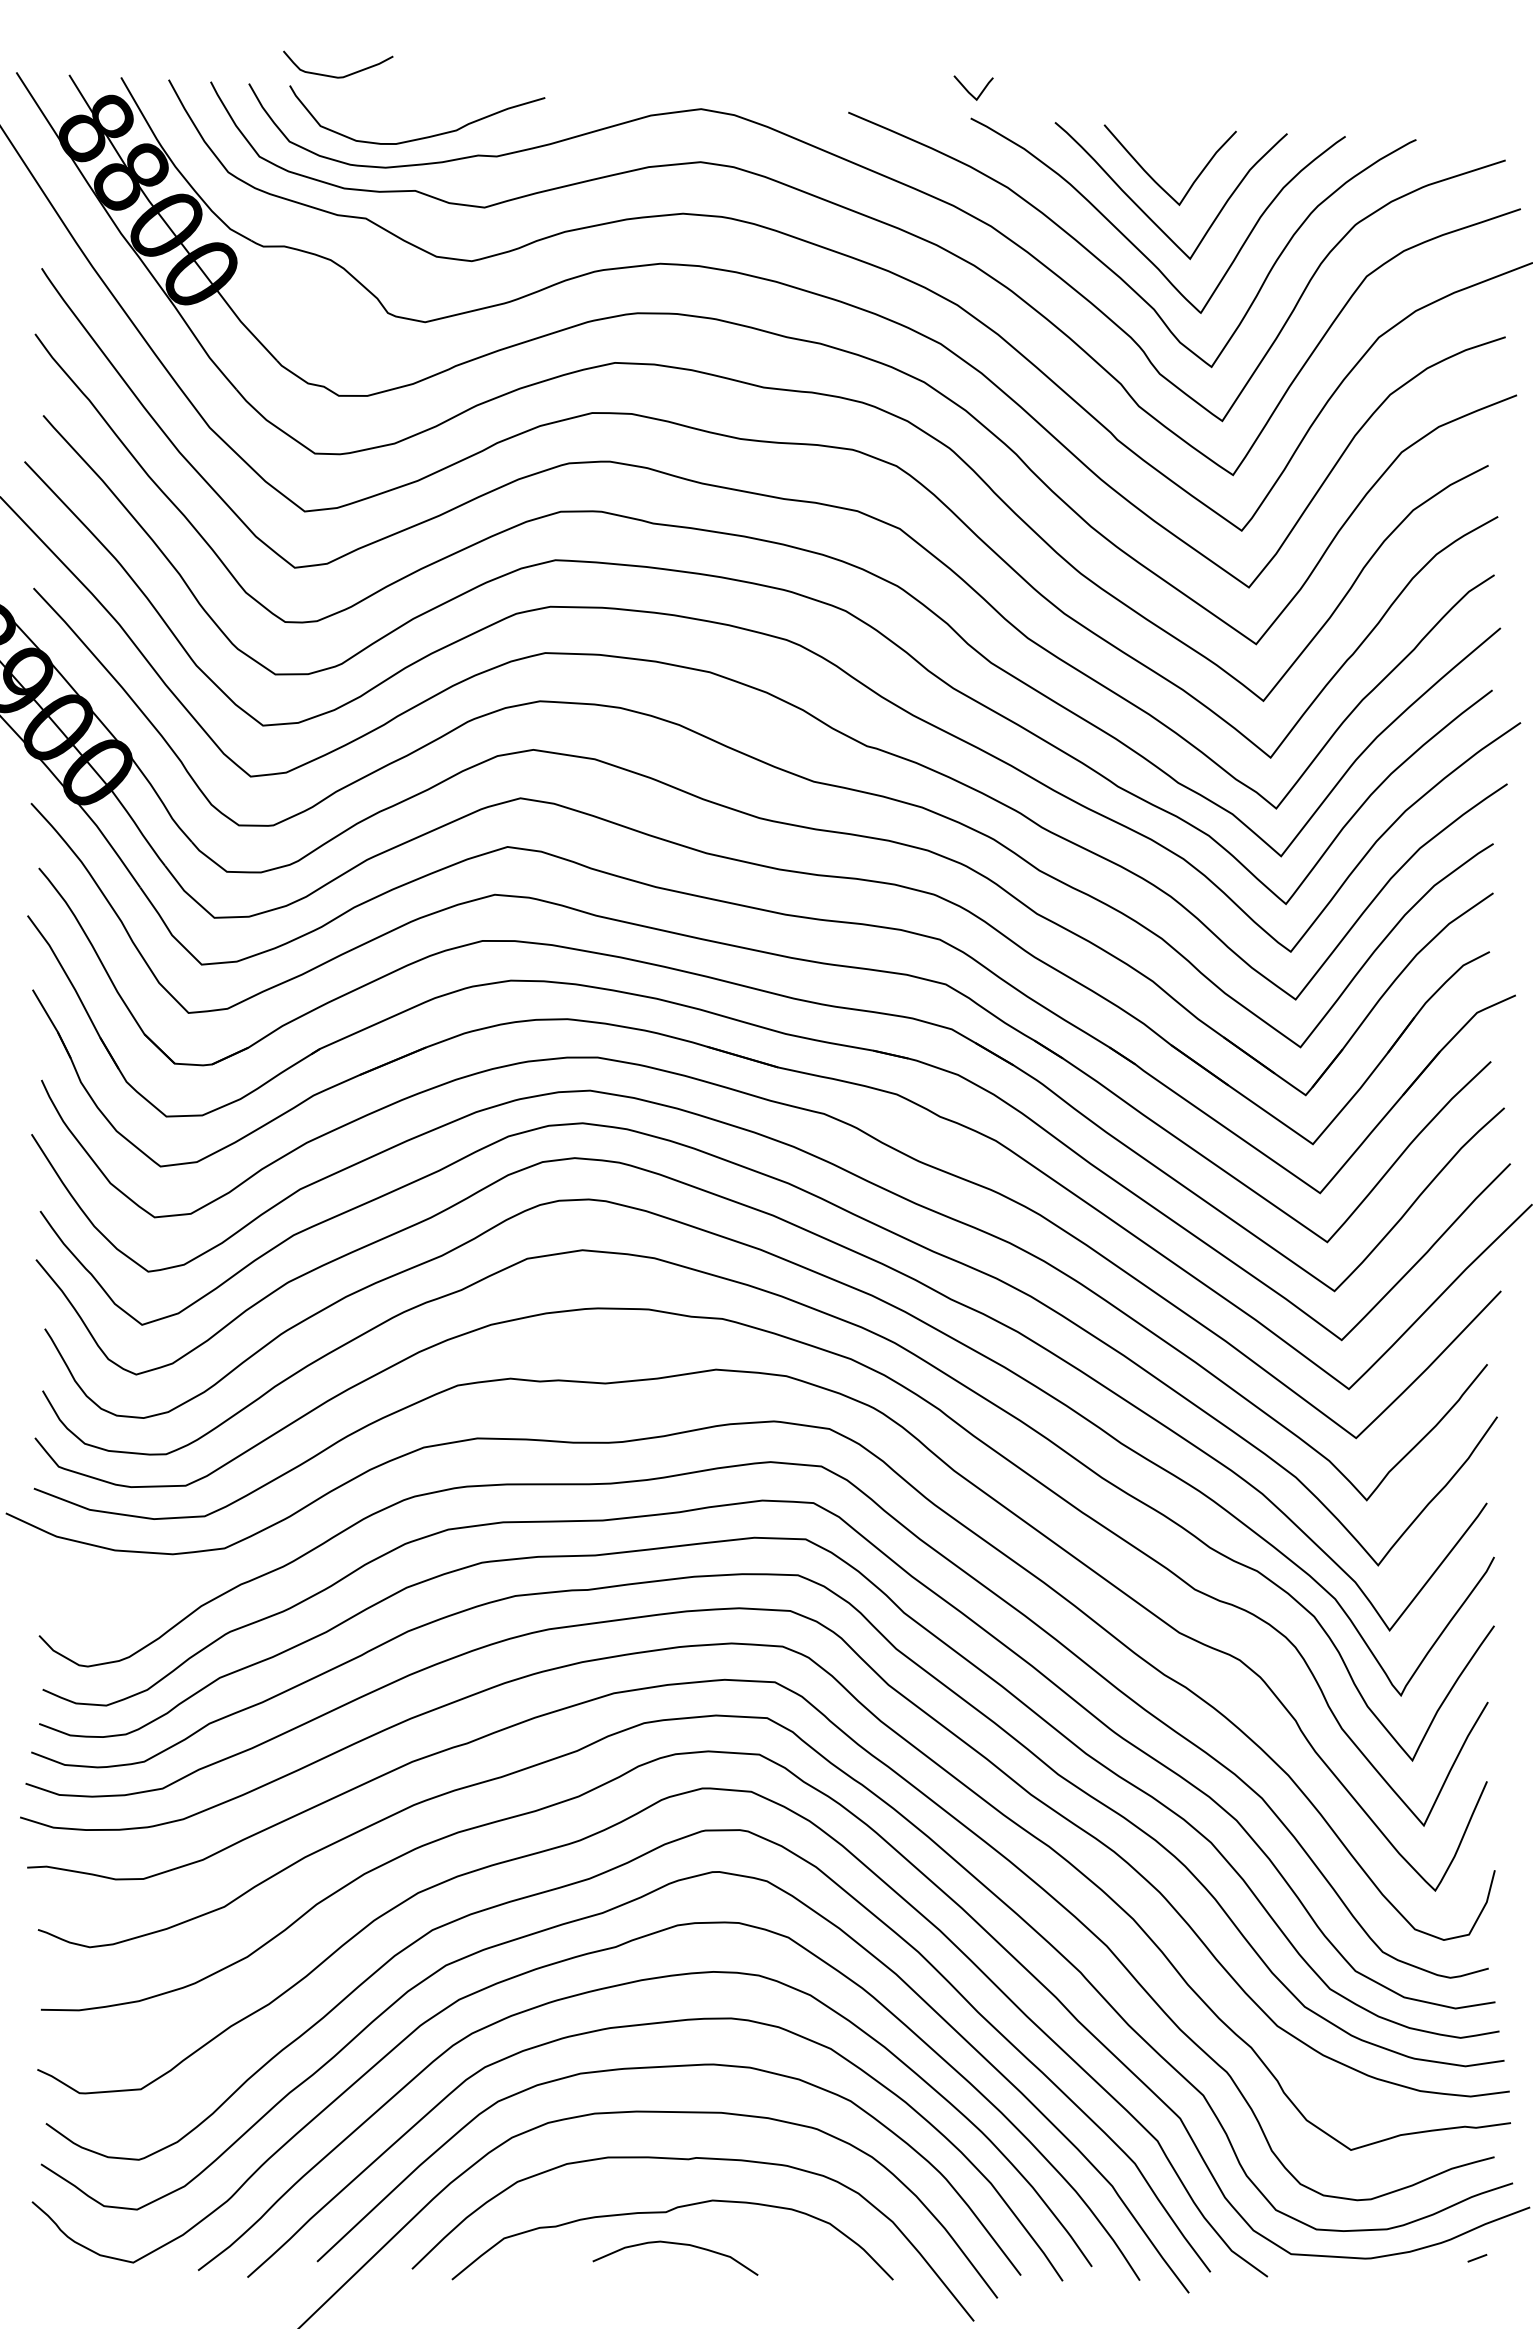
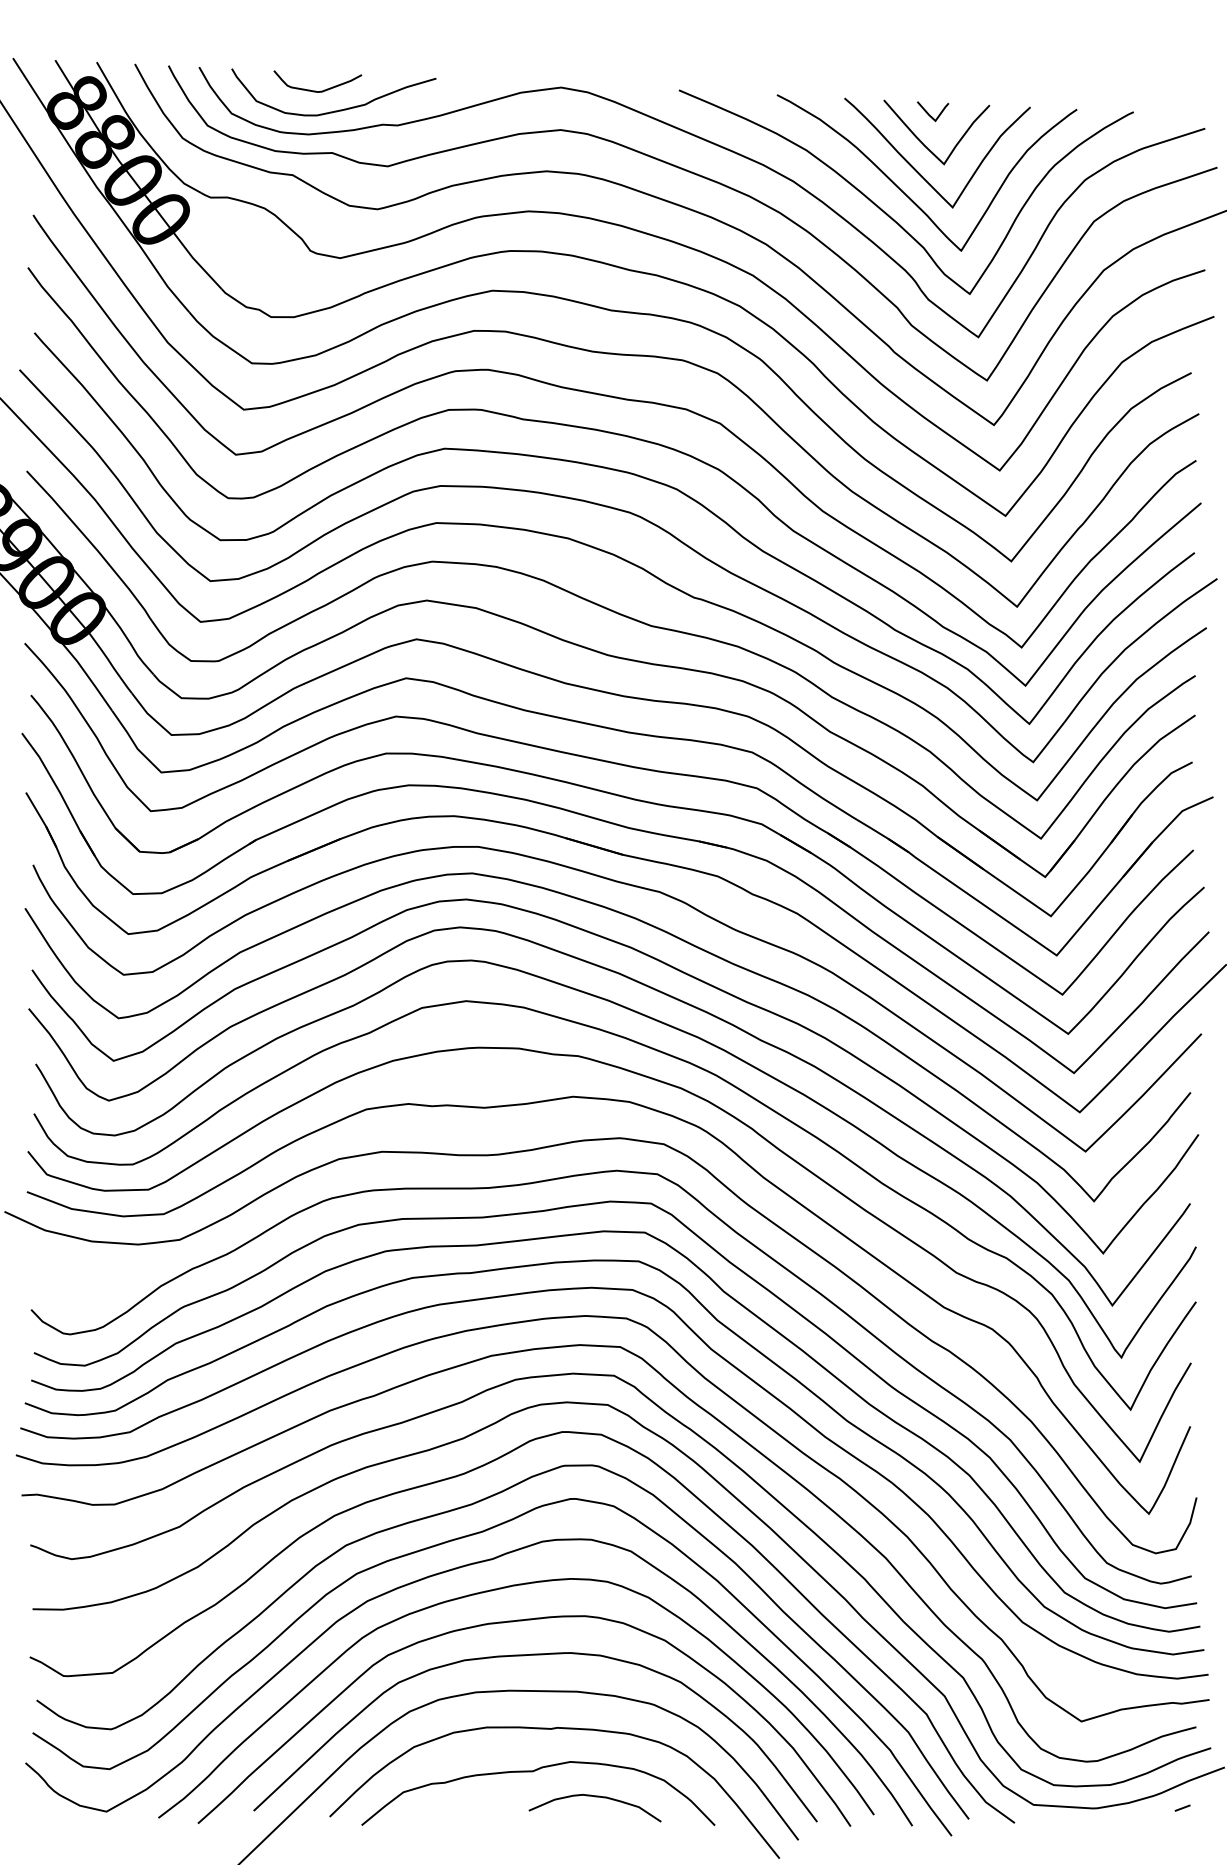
curve: (338, 76) -> (318, 91), moved
line: (969, 91) -> (929, 114), moved
curve: (675, 2244) -> (595, 1797), moved

